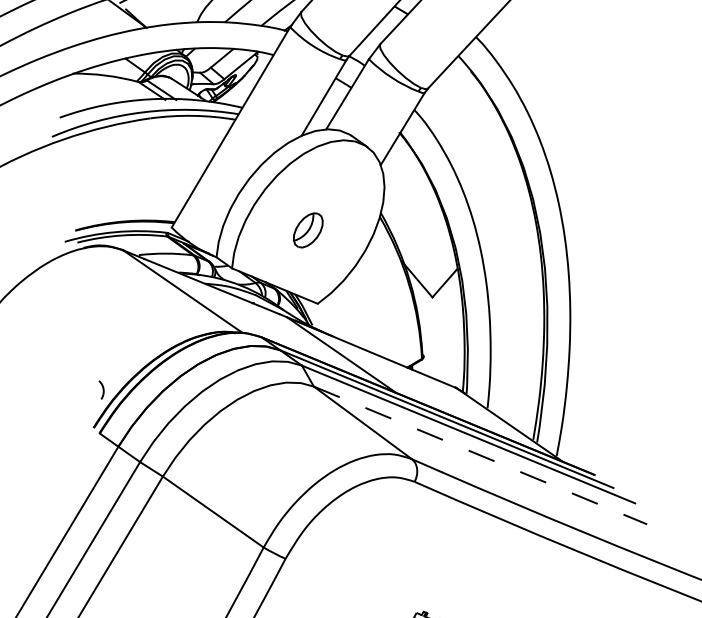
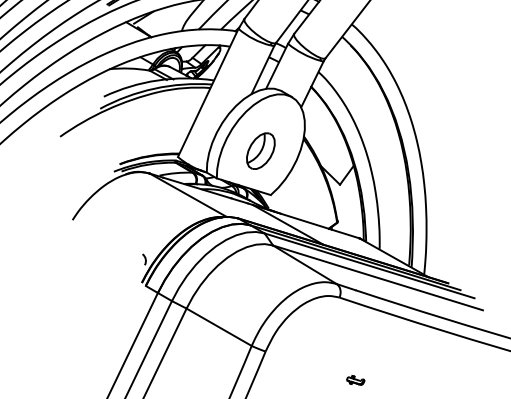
part: (307, 229) -> (260, 150), size x1.67
line: (481, 454) -> (378, 277), dashed -> solid

